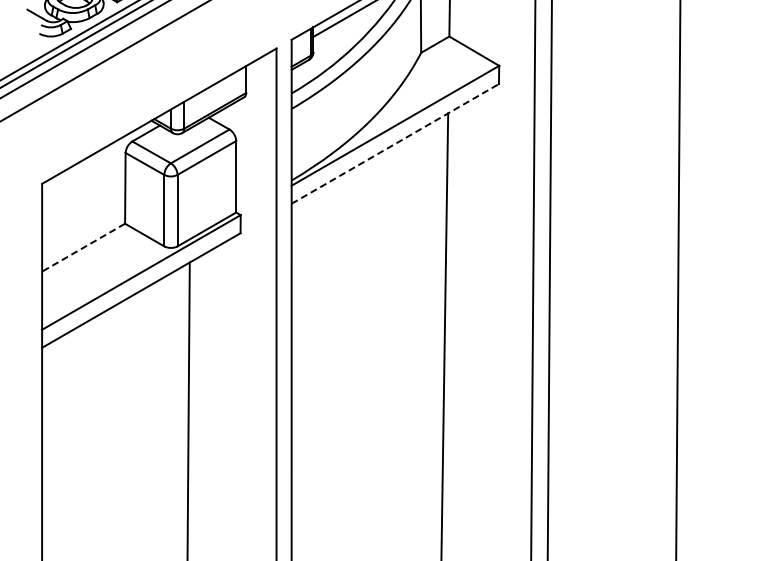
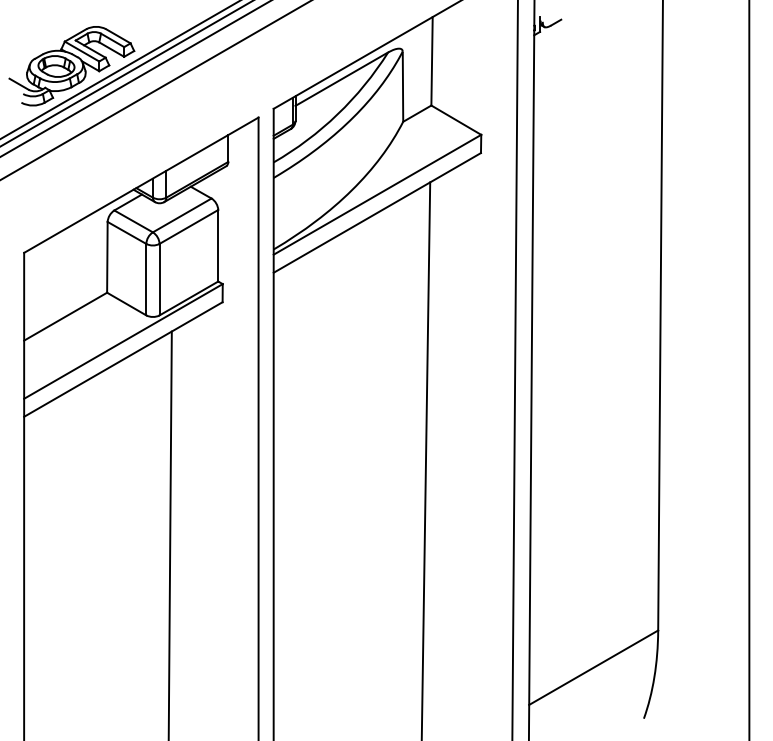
line: (395, 143) -> (377, 212), dashed -> solid
line: (83, 247) -> (65, 316), dashed -> solid

